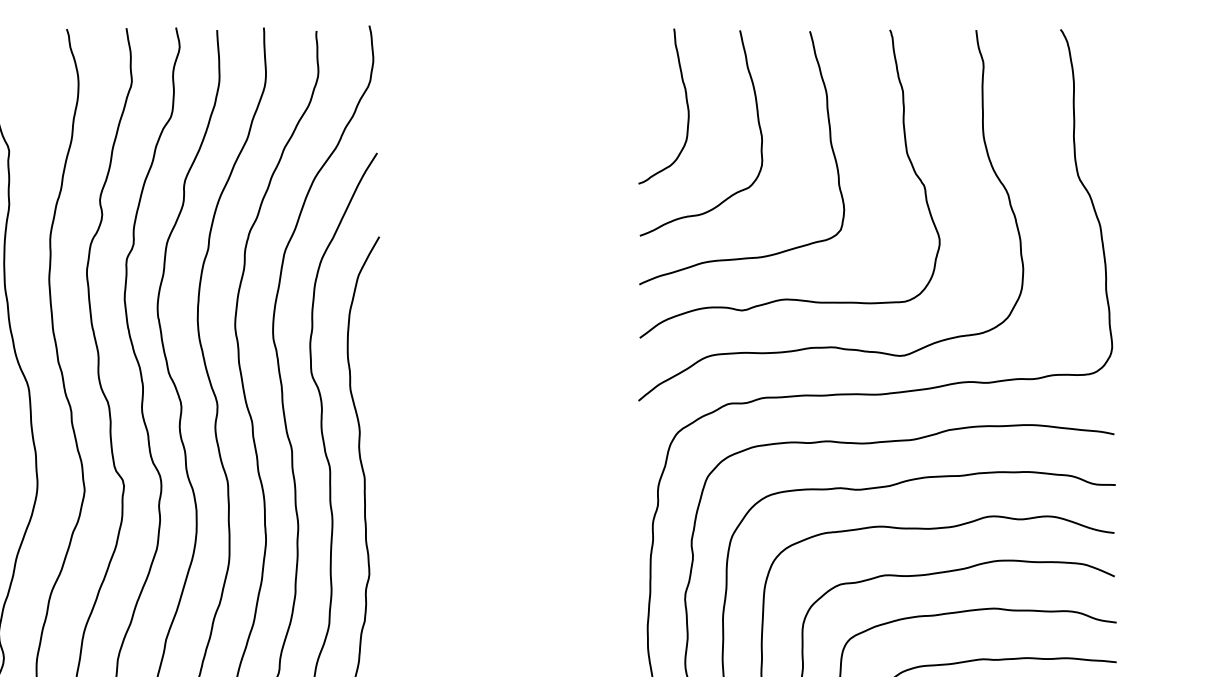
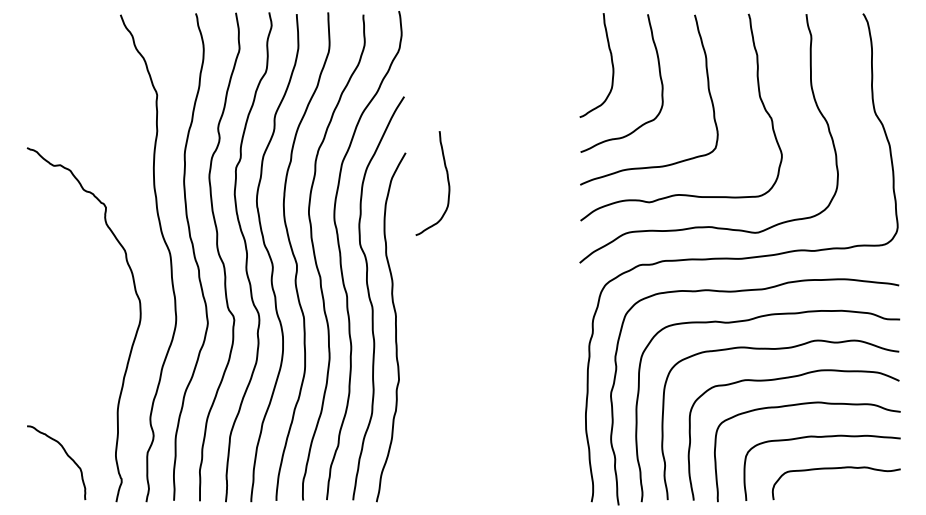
curve: (441, 280) -> (447, 182), added

